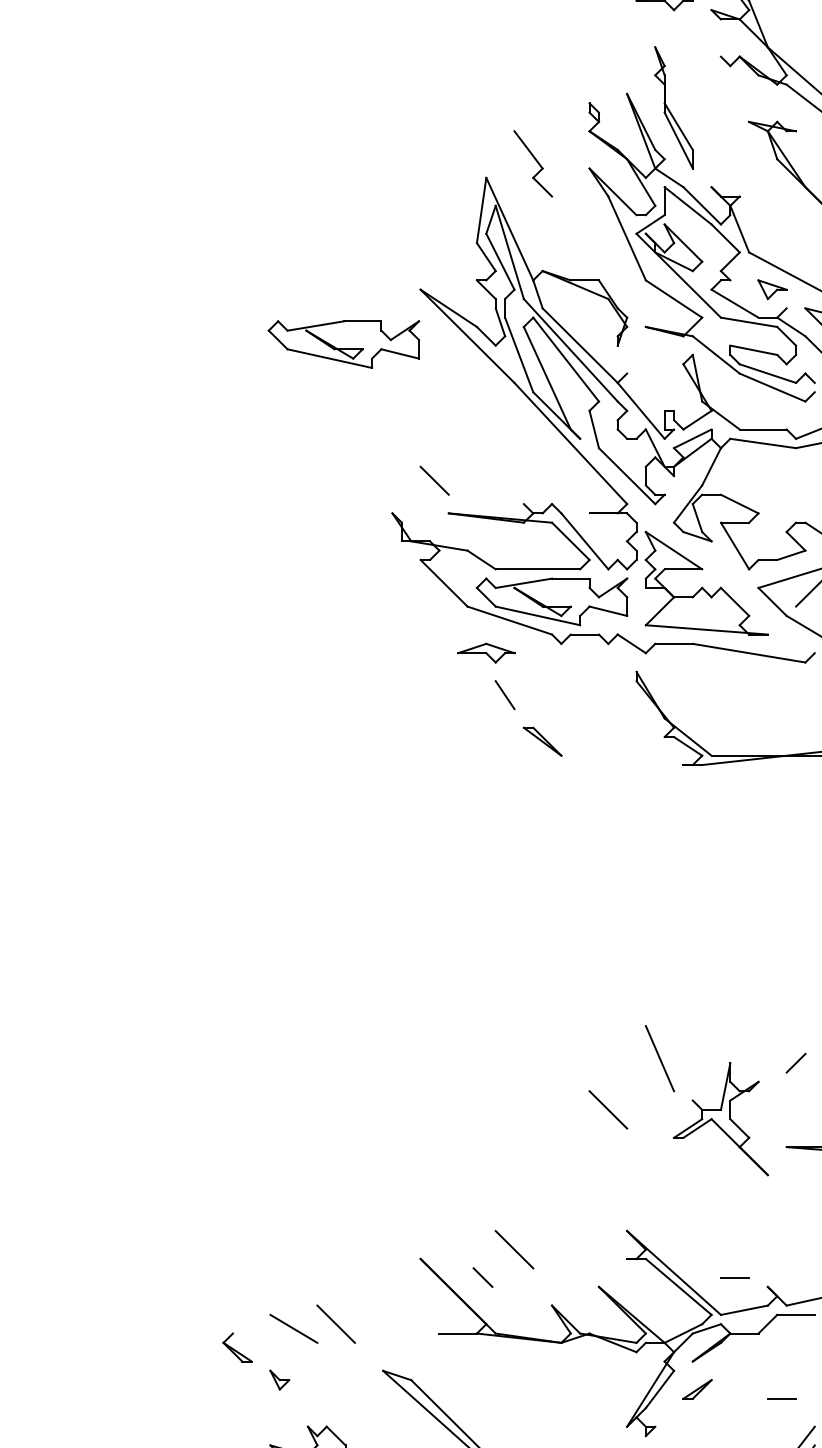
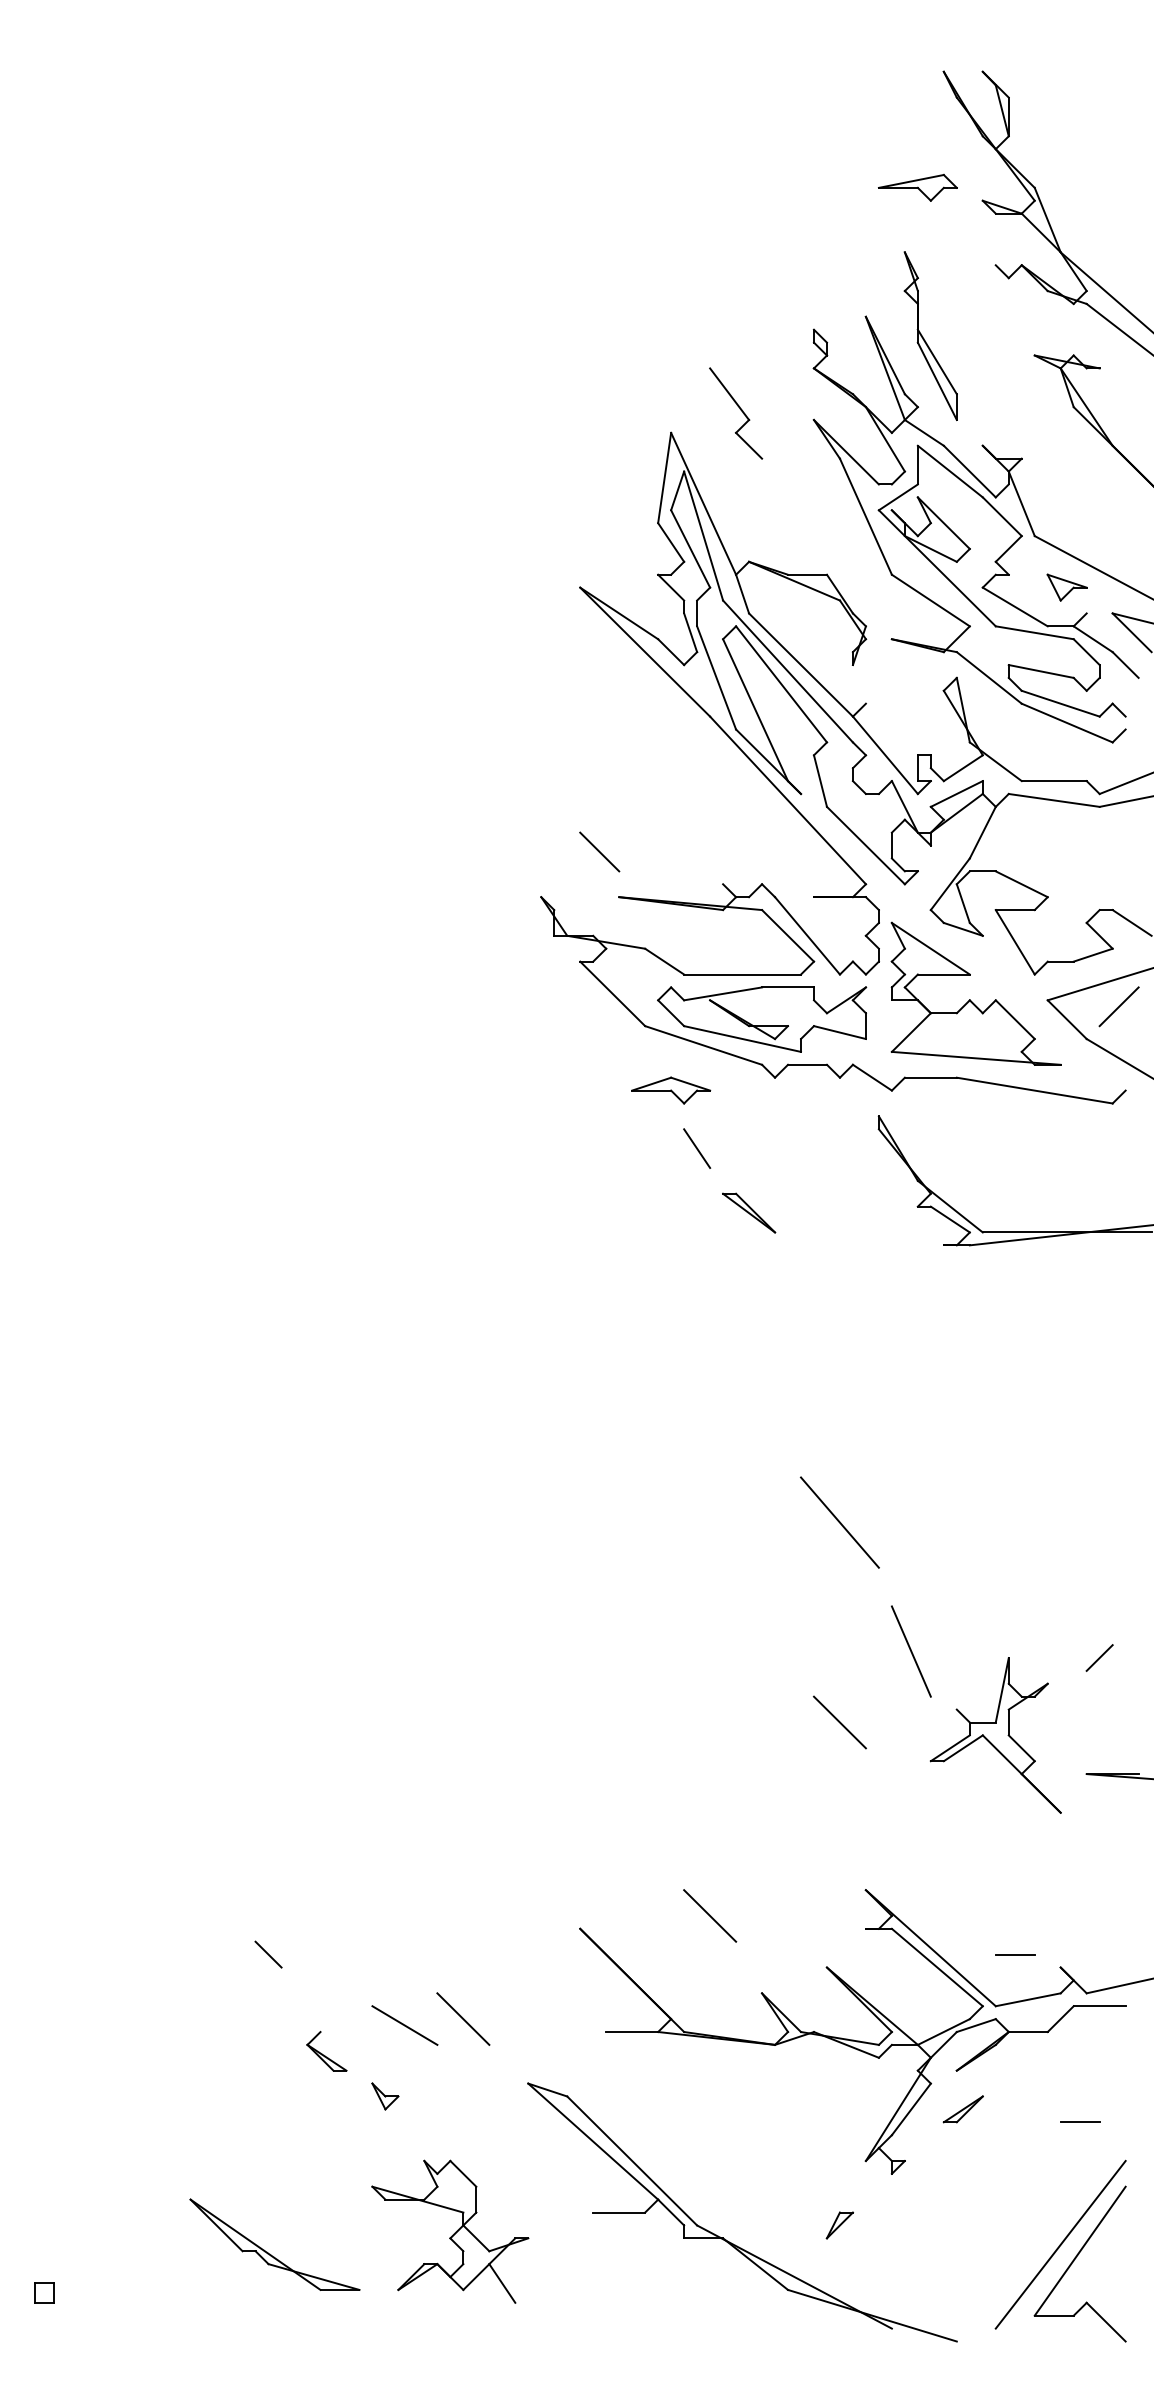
part: (344, 344) -> (474, 663), removed
line: (608, 965) -> (839, 1522), added
line: (482, 1277) -> (268, 1954), moved

